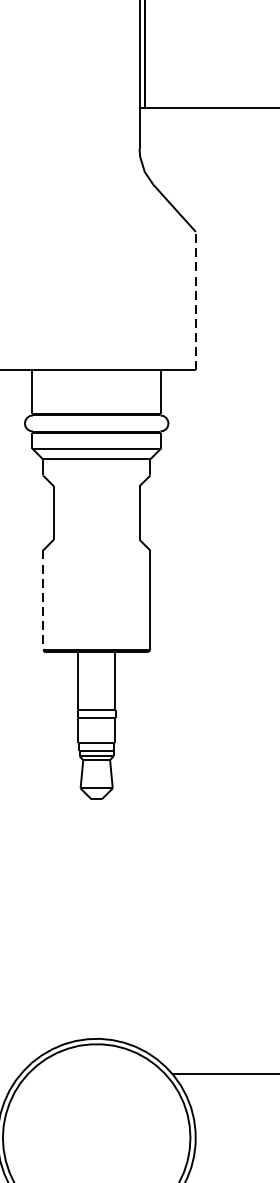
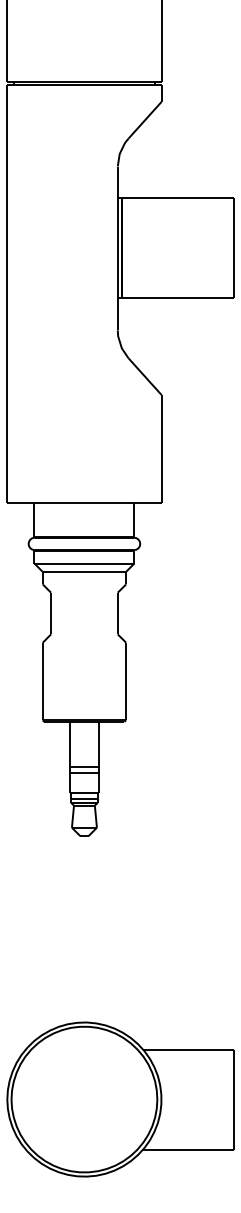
line: (195, 300) -> (161, 448), dashed -> solid
line: (42, 600) -> (42, 681), dashed -> solid

